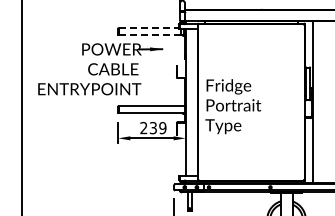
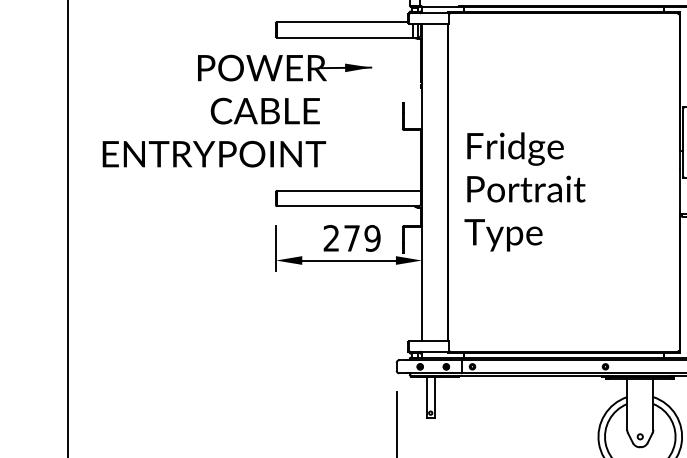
line: (149, 28) -> (343, 22), dashed -> solid
line: (149, 35) -> (343, 37), dashed -> solid
text: (152, 128) -> (350, 239), 239 -> 279

